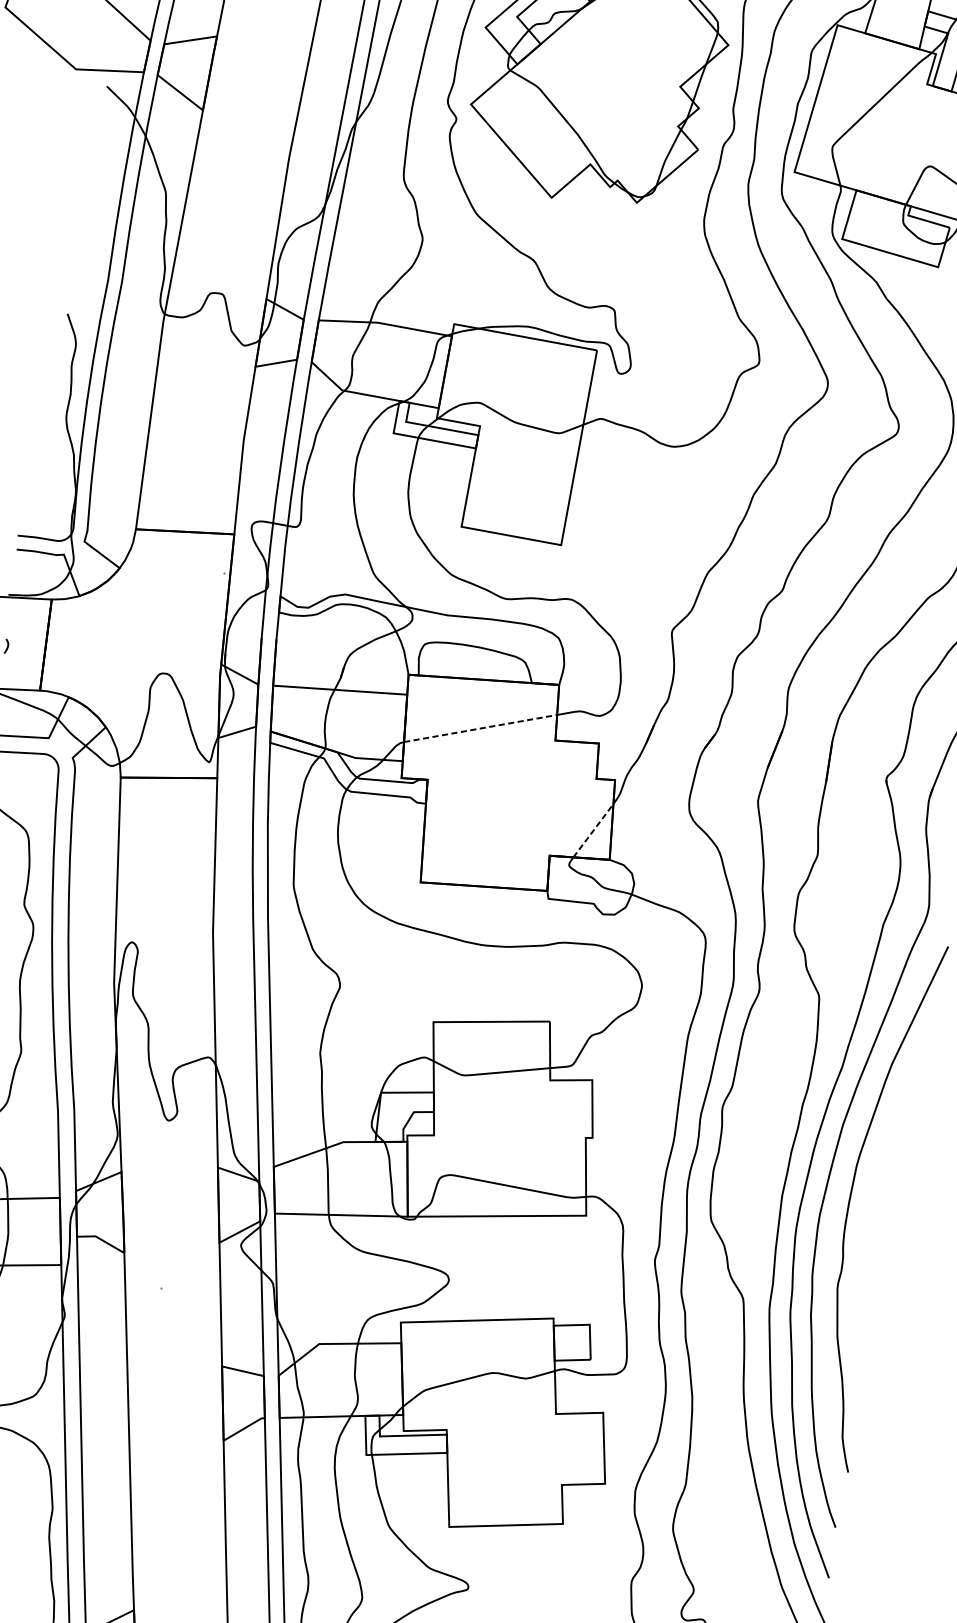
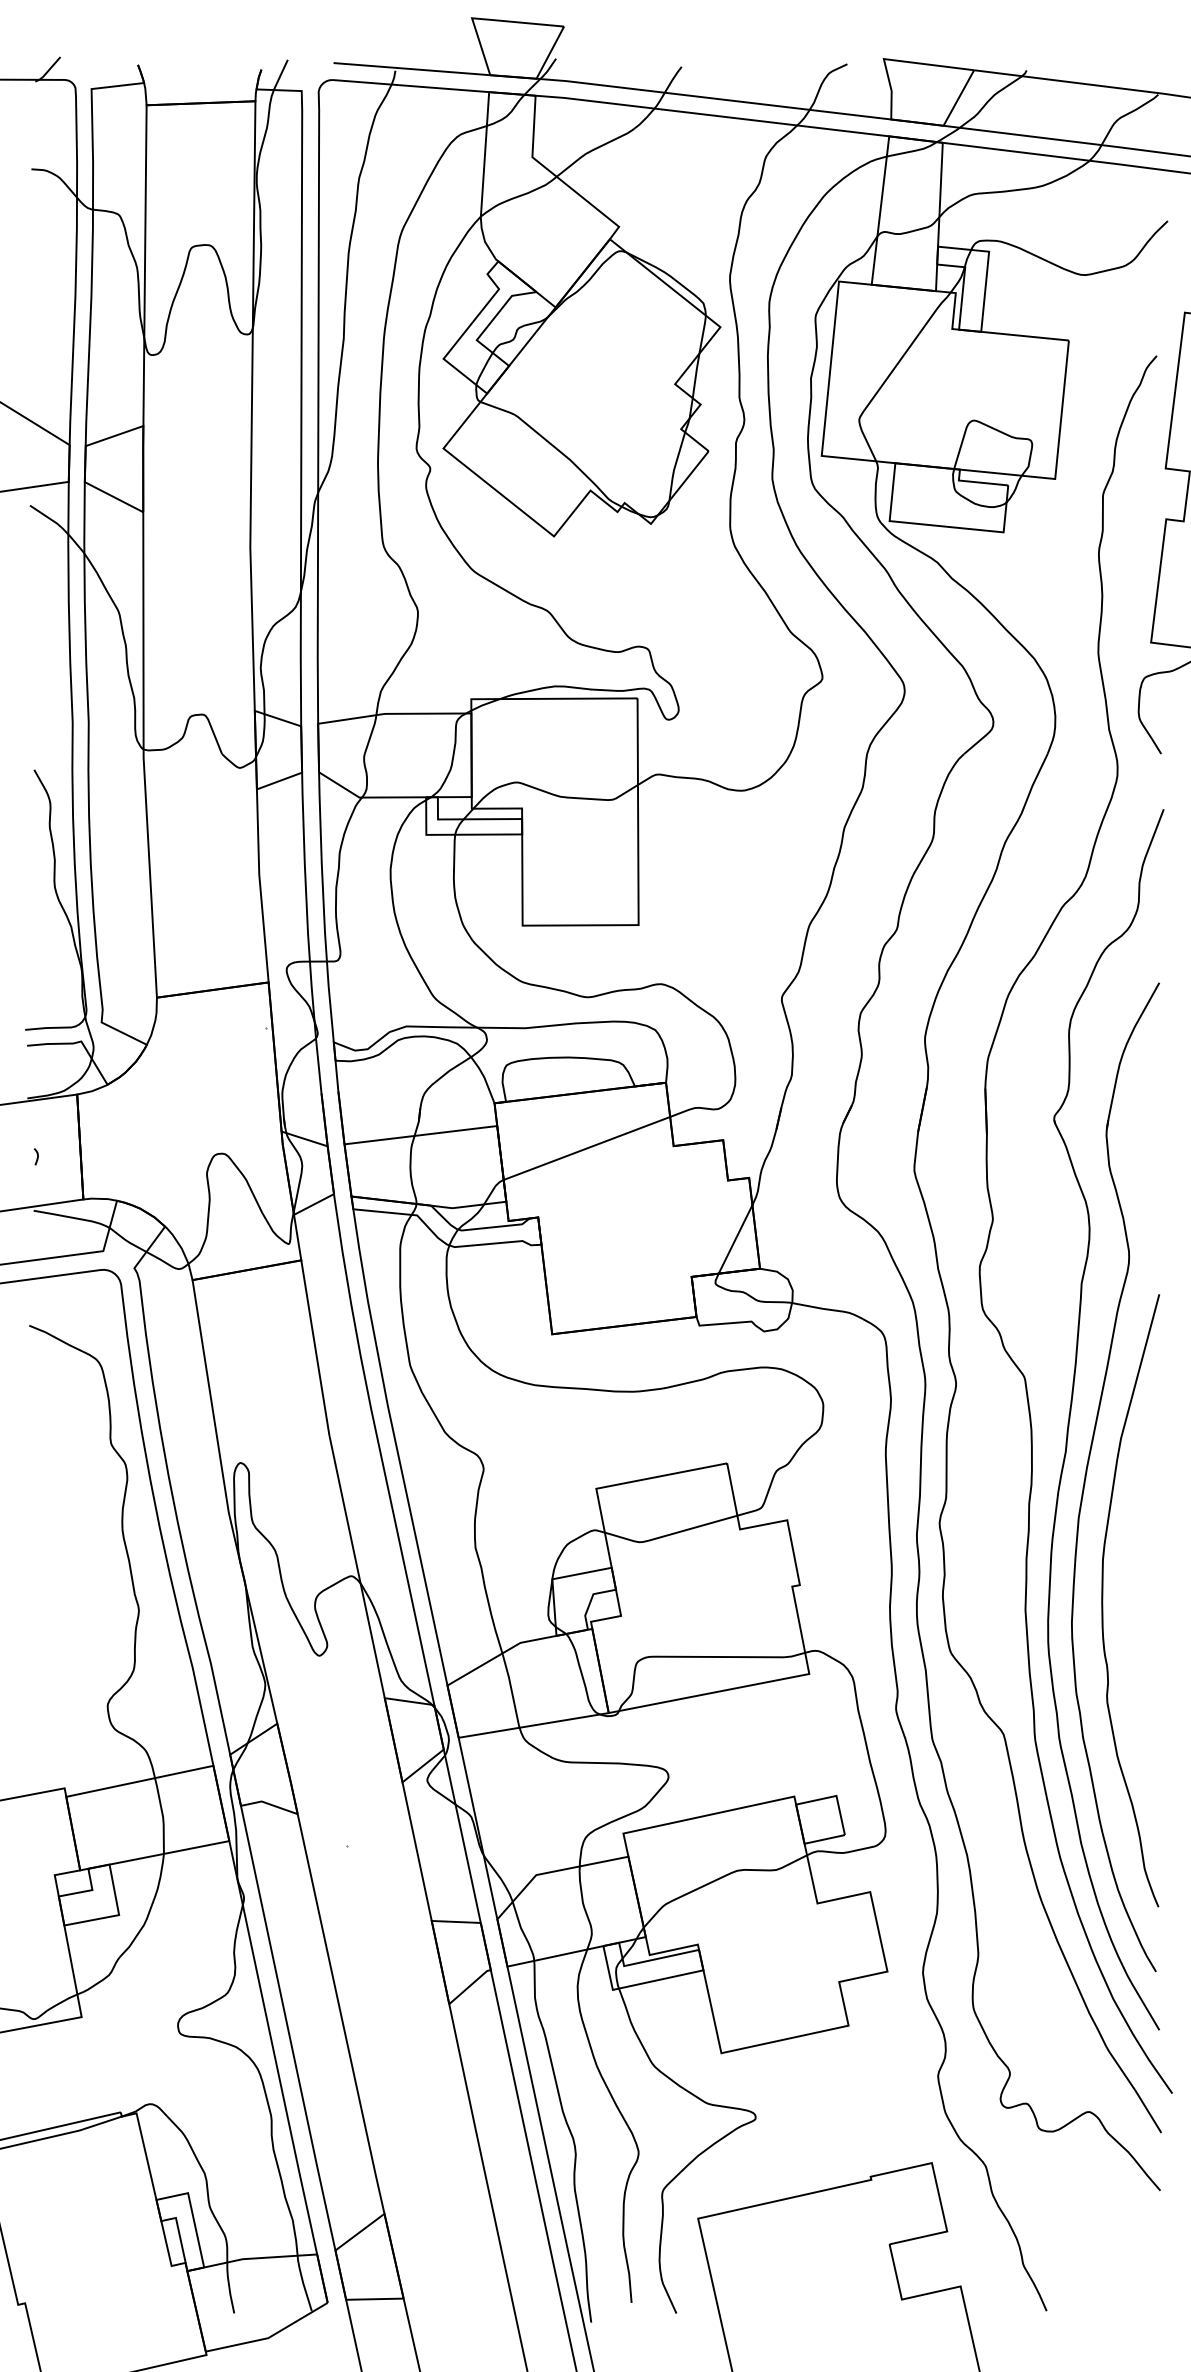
line: (480, 728) -> (586, 1148), dashed -> solid
line: (593, 829) -> (735, 1238), dashed -> solid

